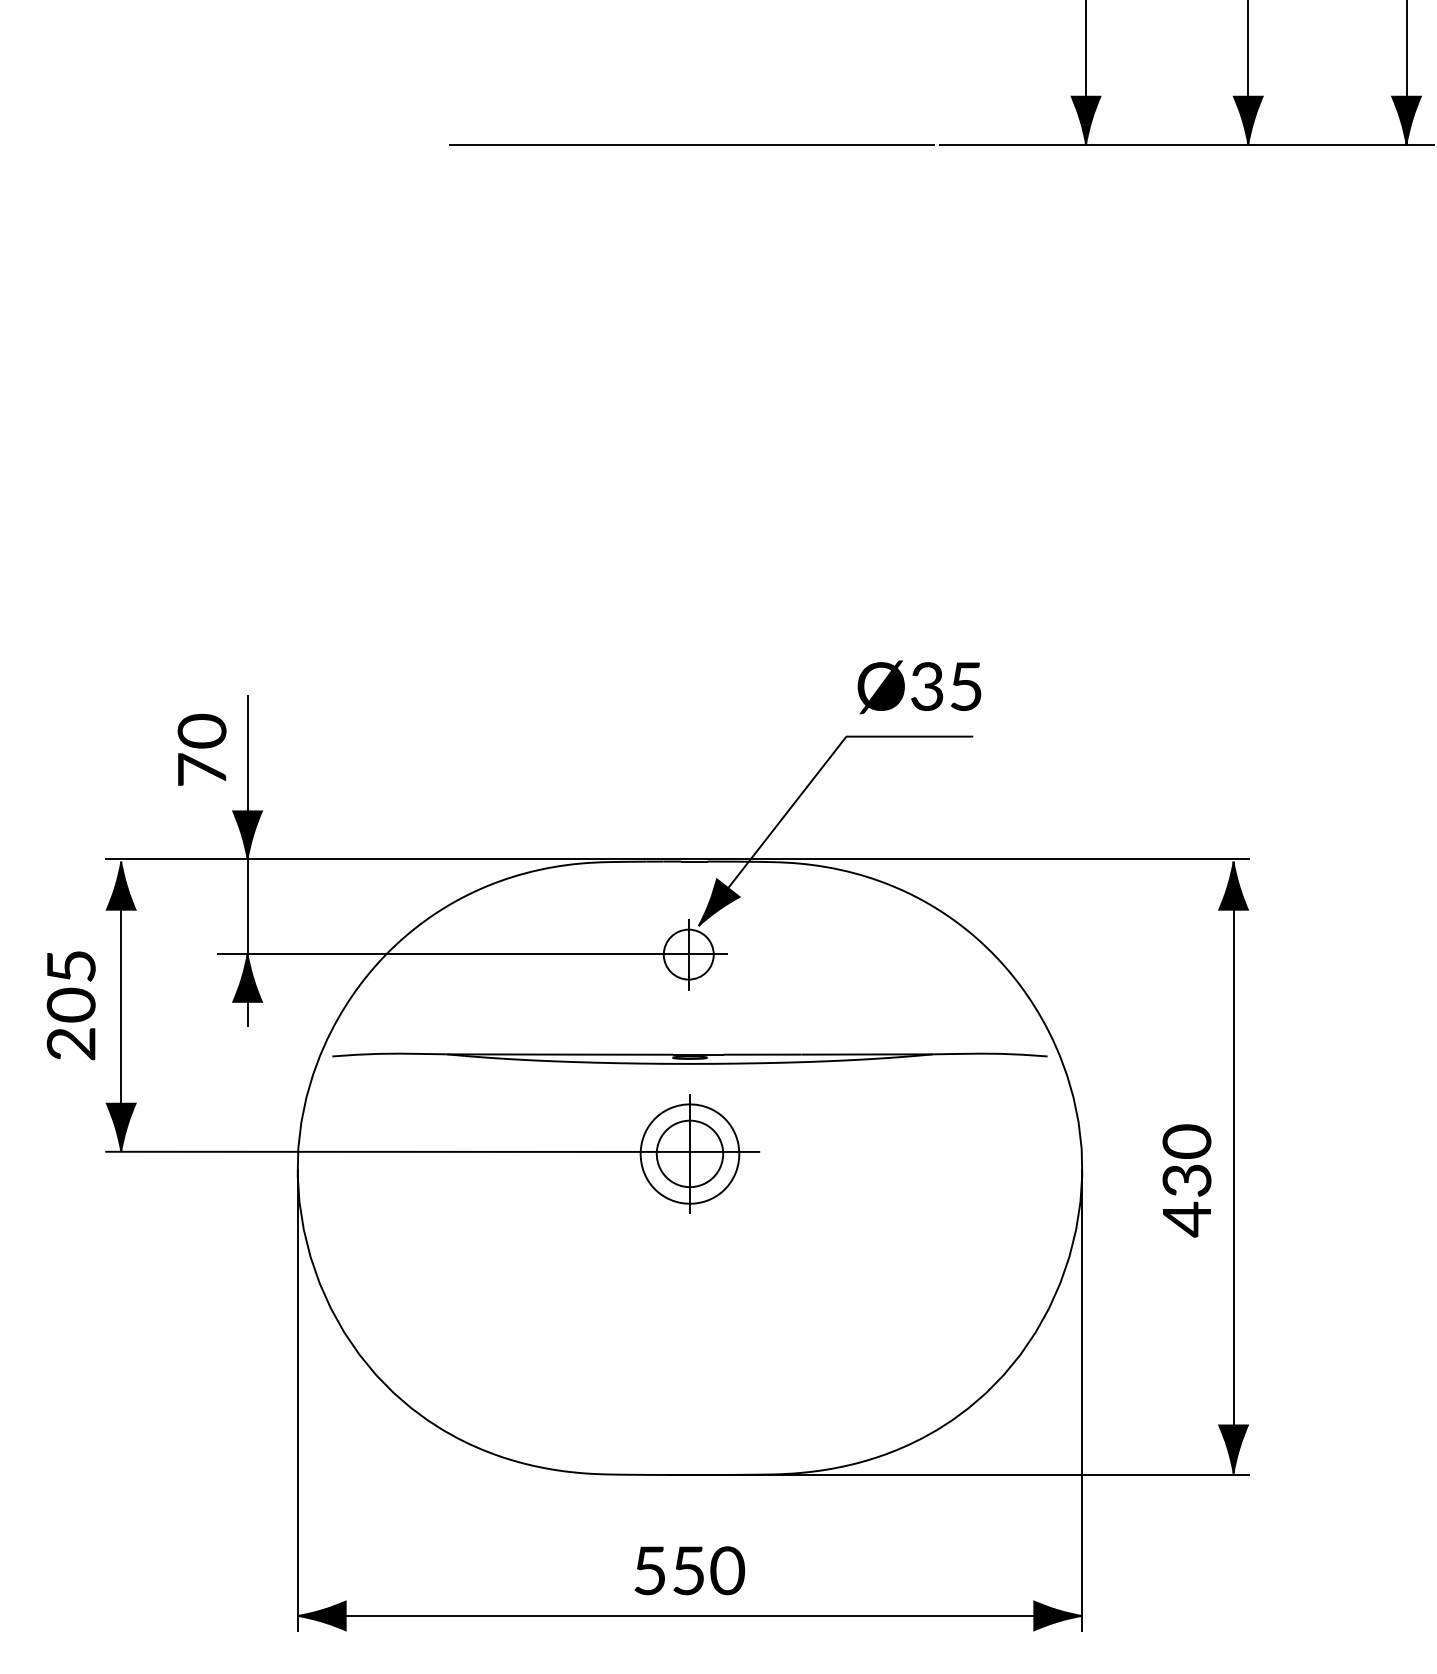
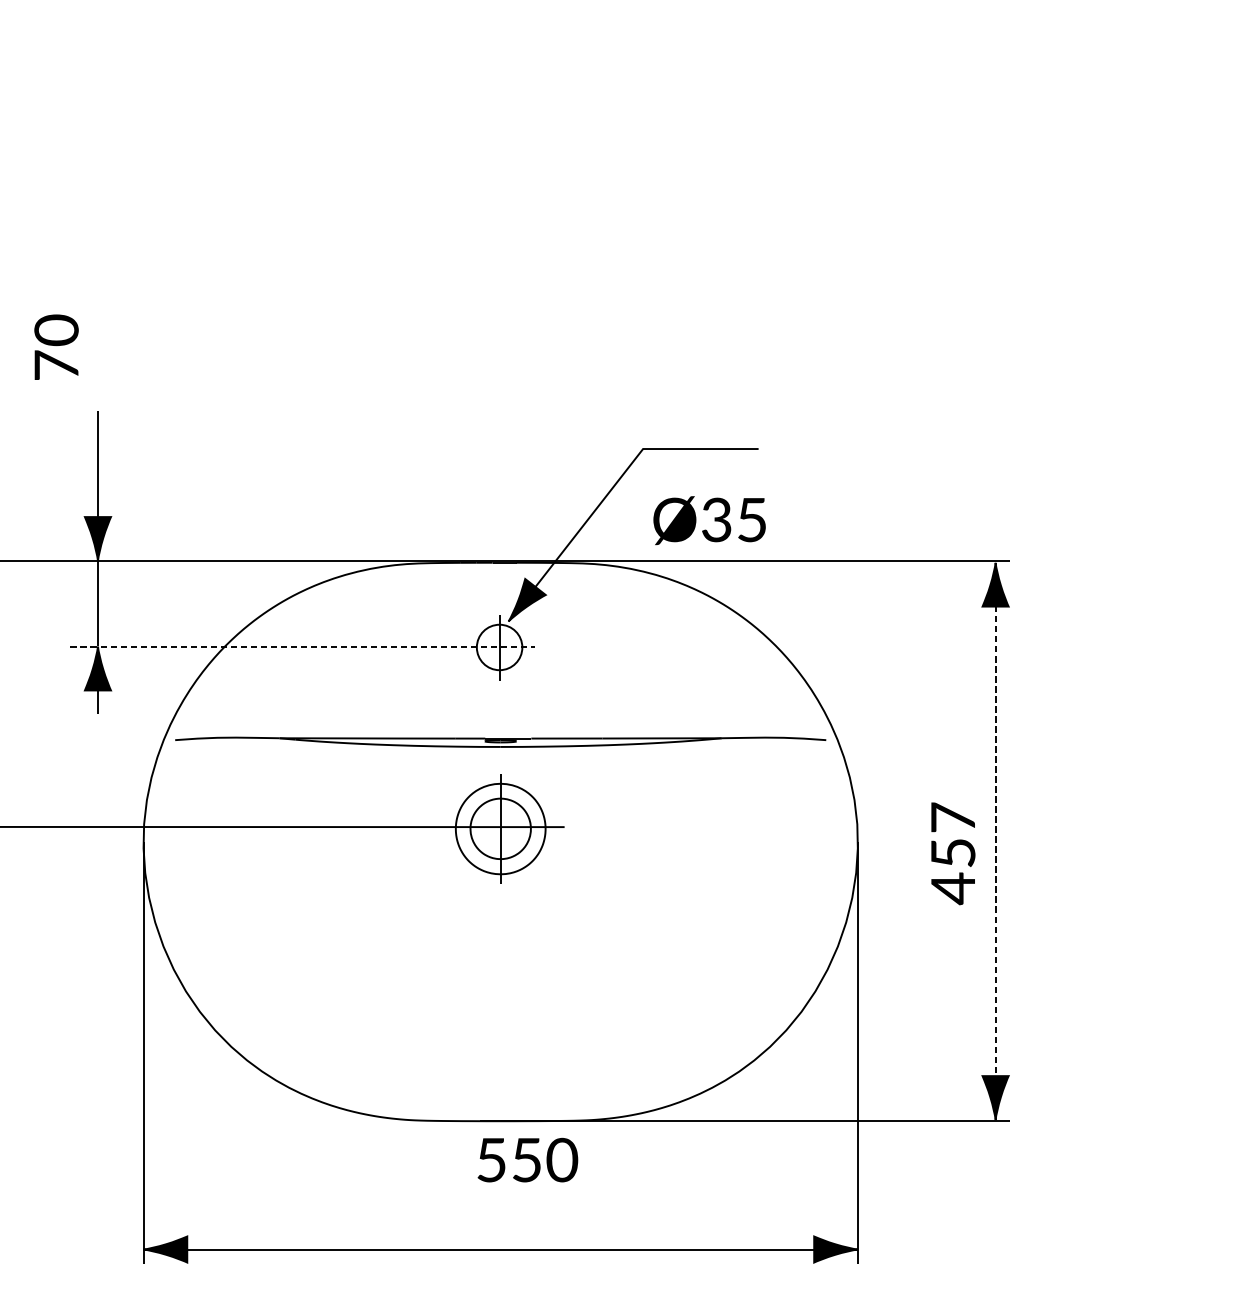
text: (919, 687) -> (709, 520), moved
text: (201, 749) -> (56, 346), moved
line: (473, 953) -> (303, 646), solid -> dashed
text: (1186, 1160) -> (952, 834), 430 -> 457
line: (1233, 1167) -> (995, 841), solid -> dashed
text: (689, 1570) -> (527, 1159), moved

